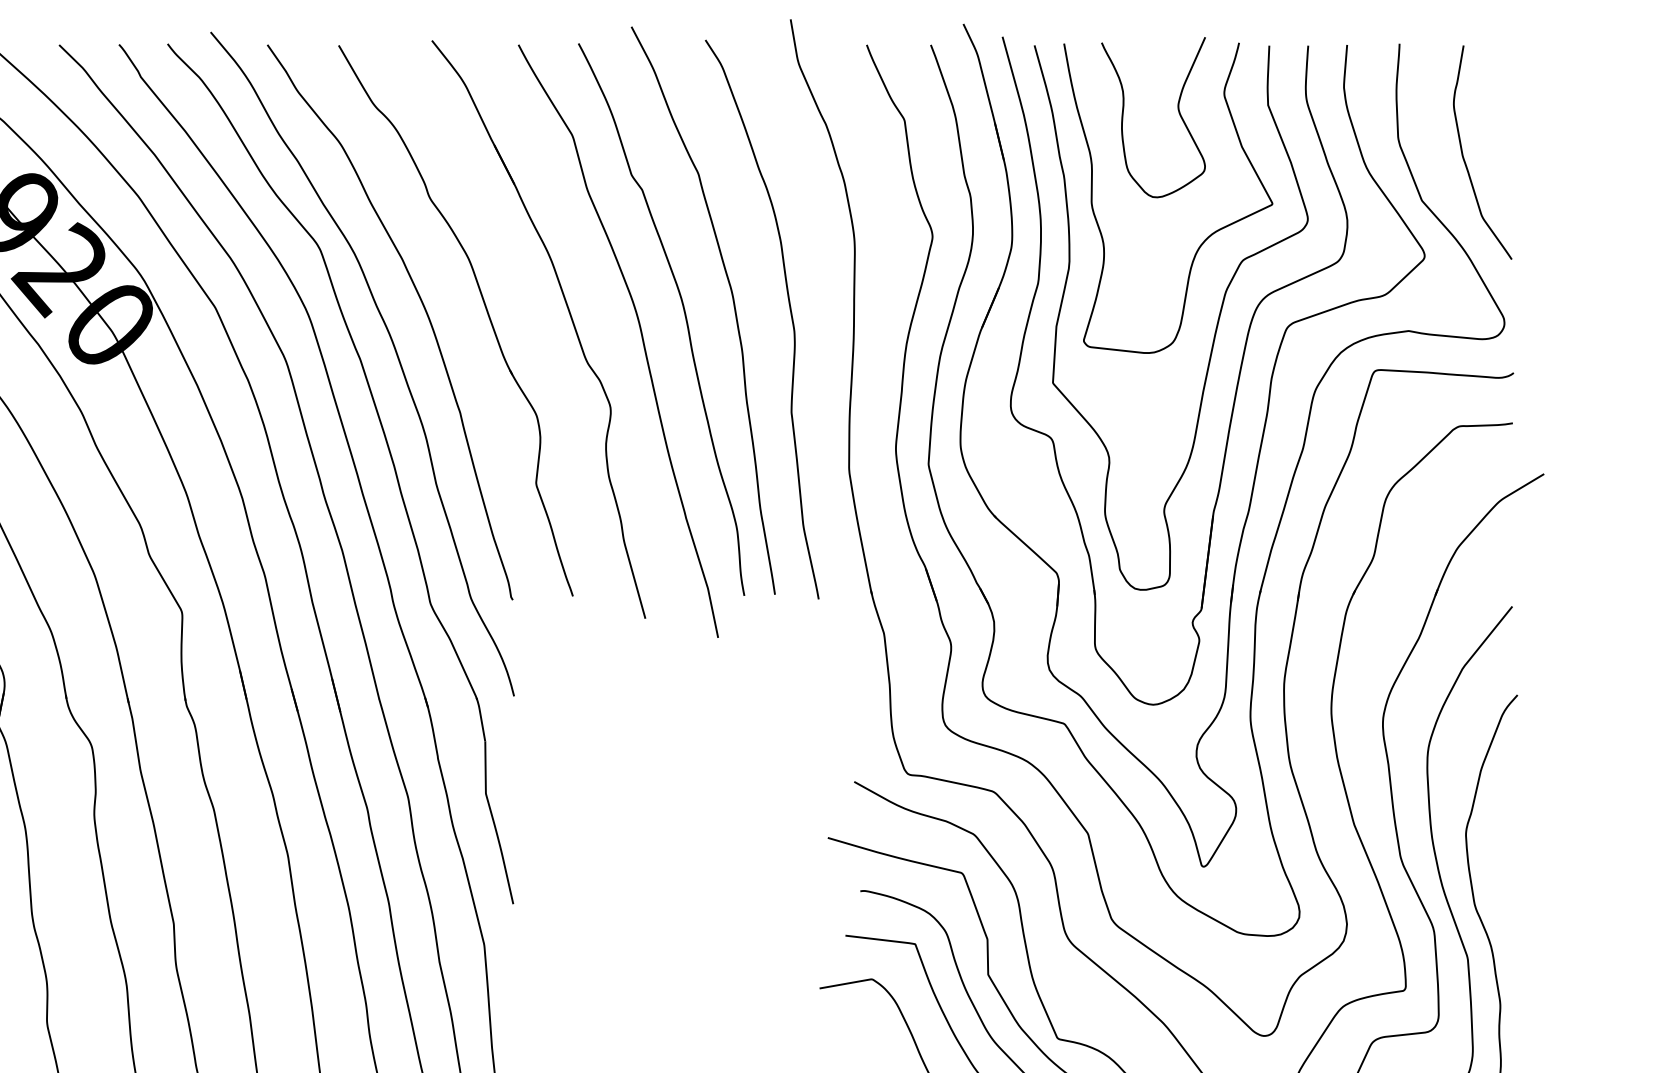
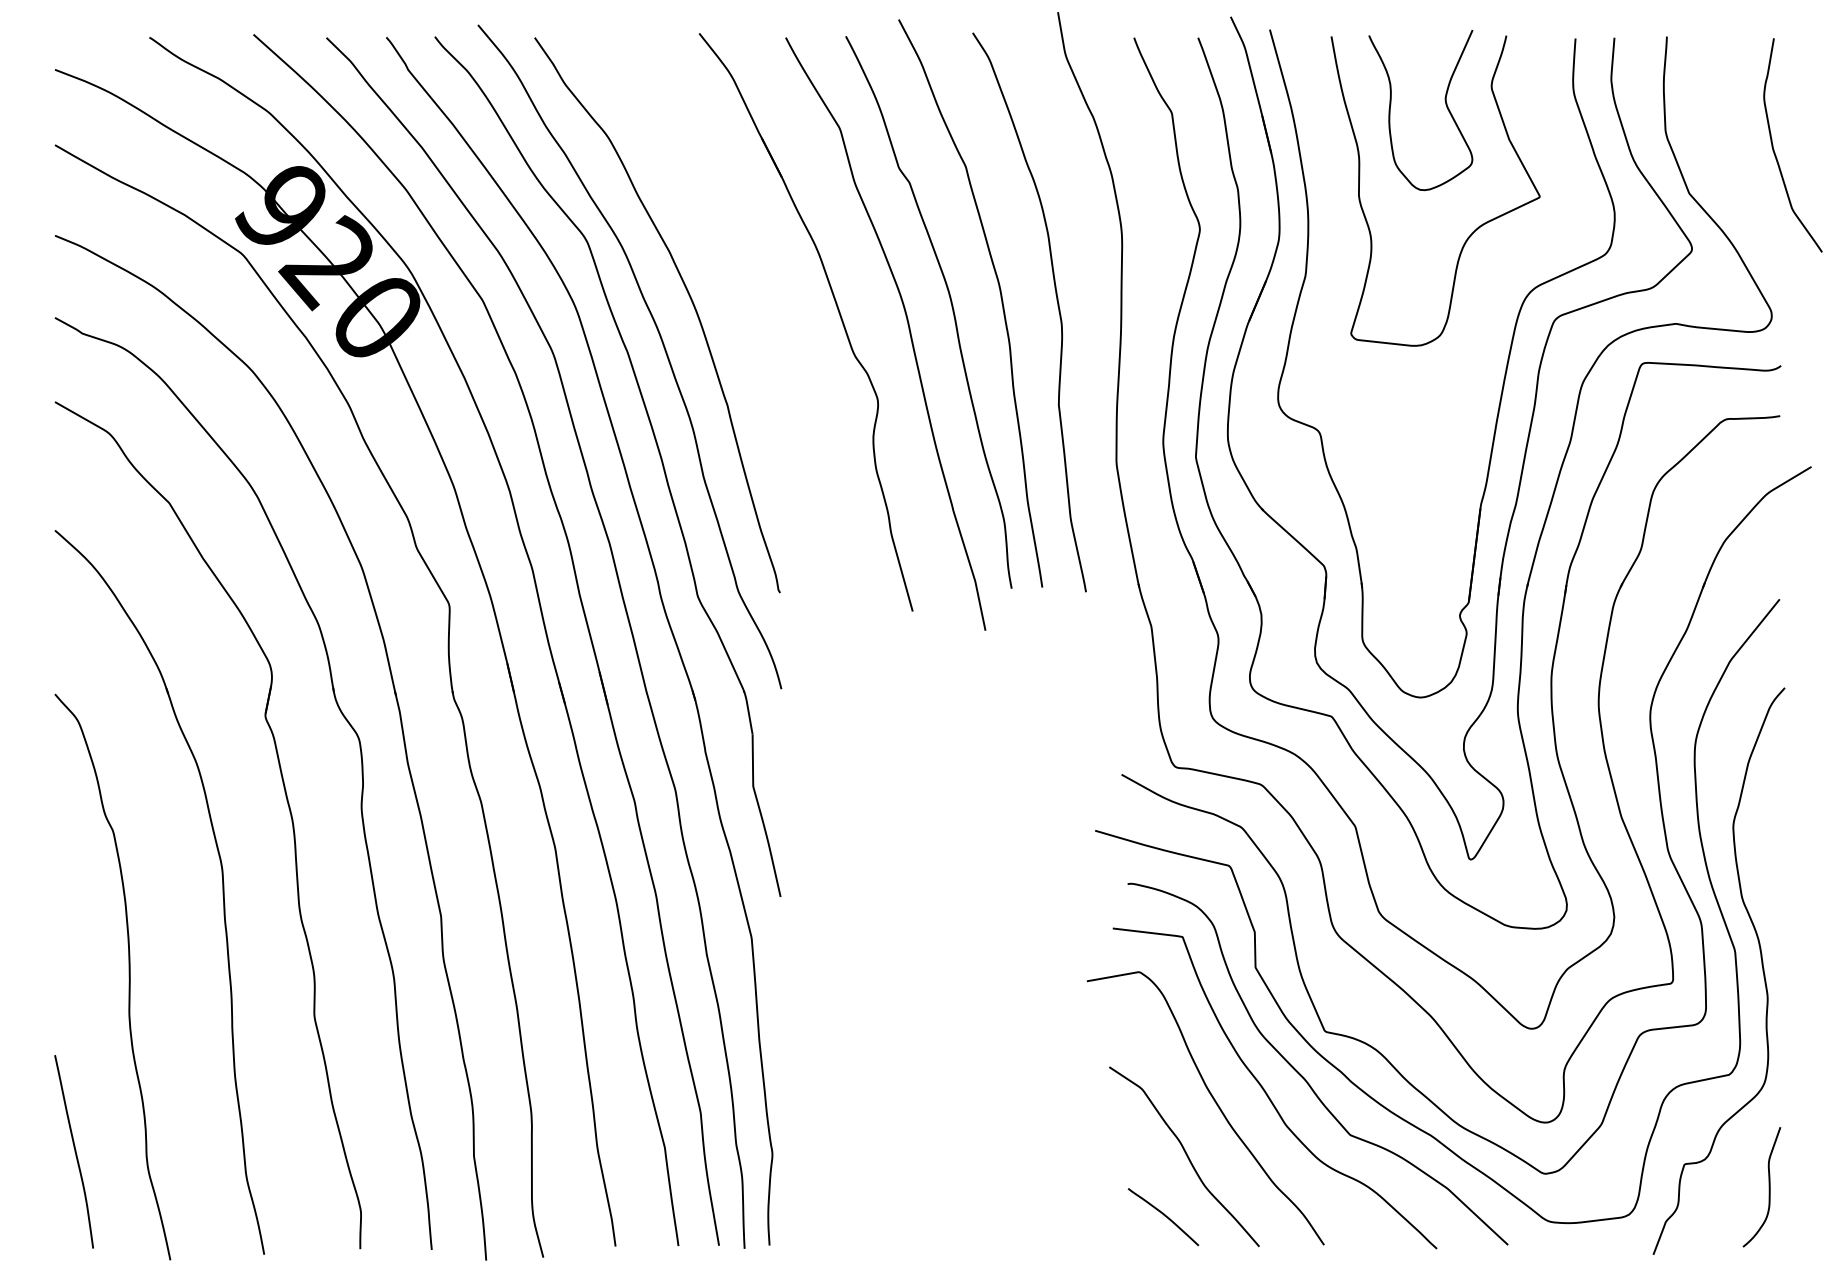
curve: (1465, 159) -> (1775, 152), moved
part: (486, 311) -> (753, 304), removed
curve: (1215, 329) -> (1482, 322), removed

